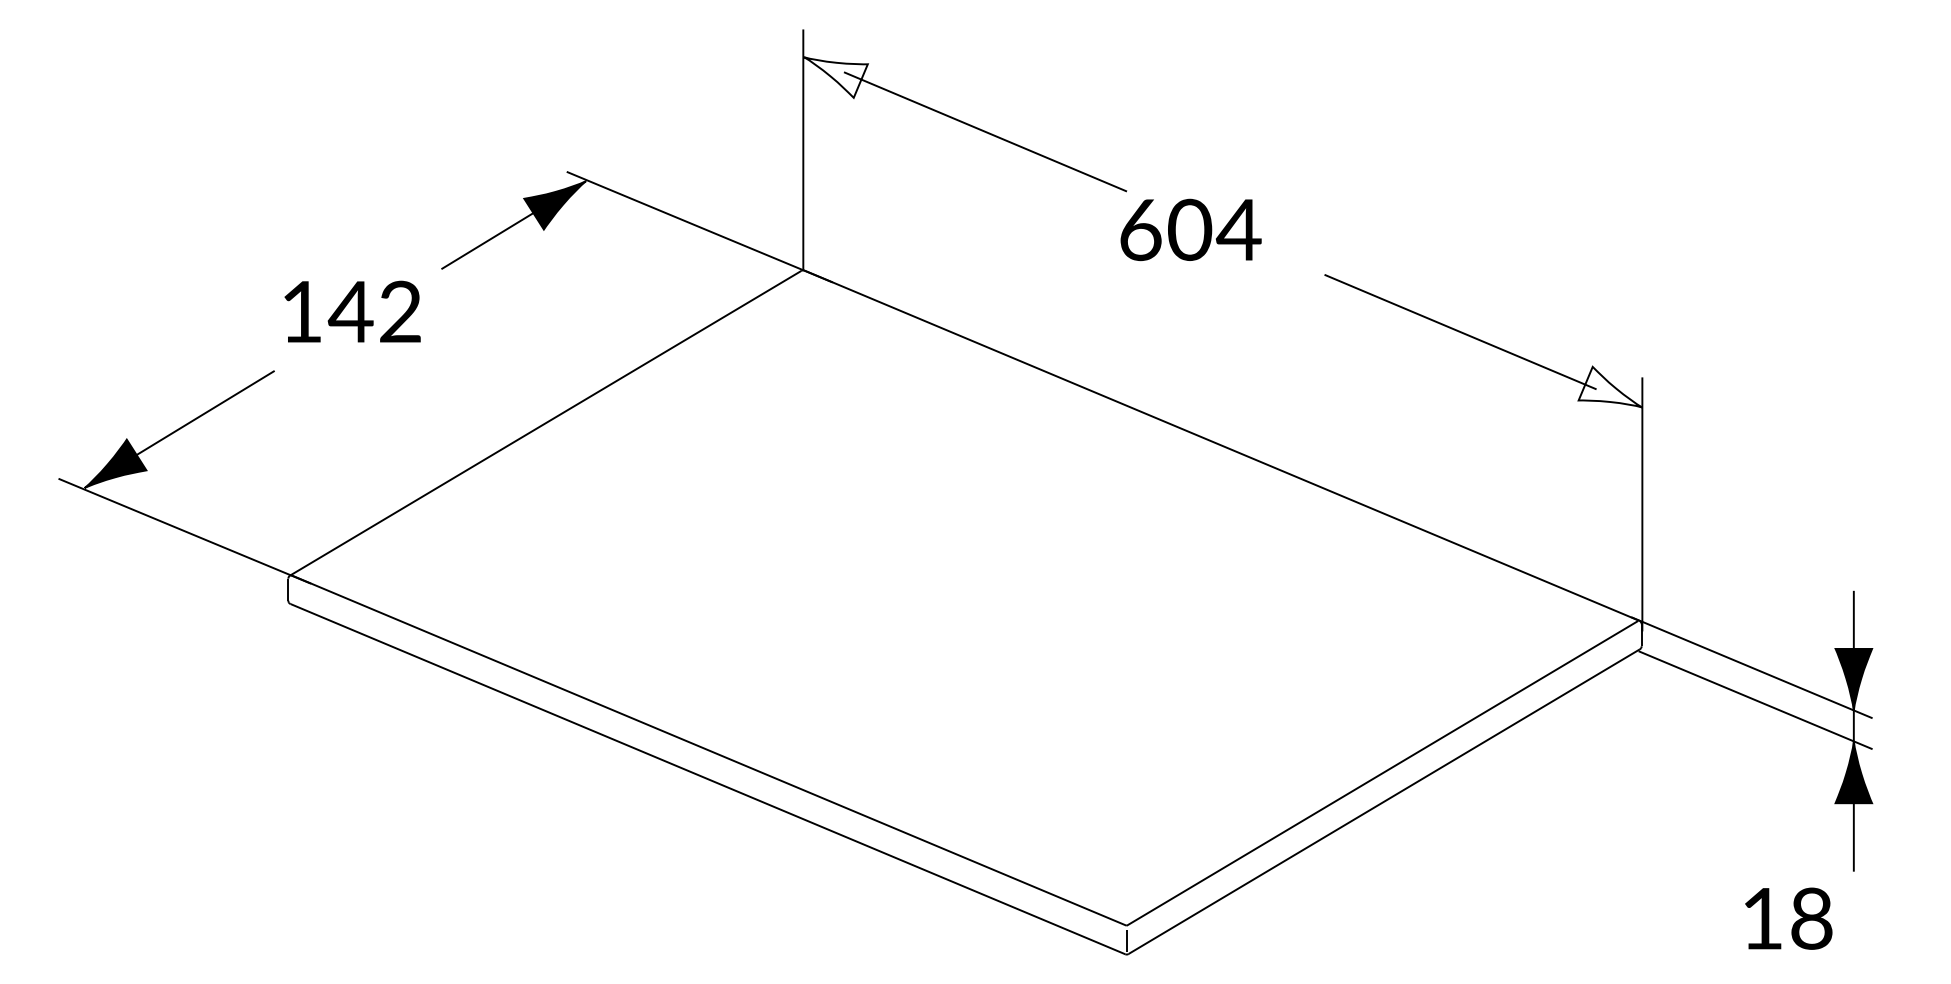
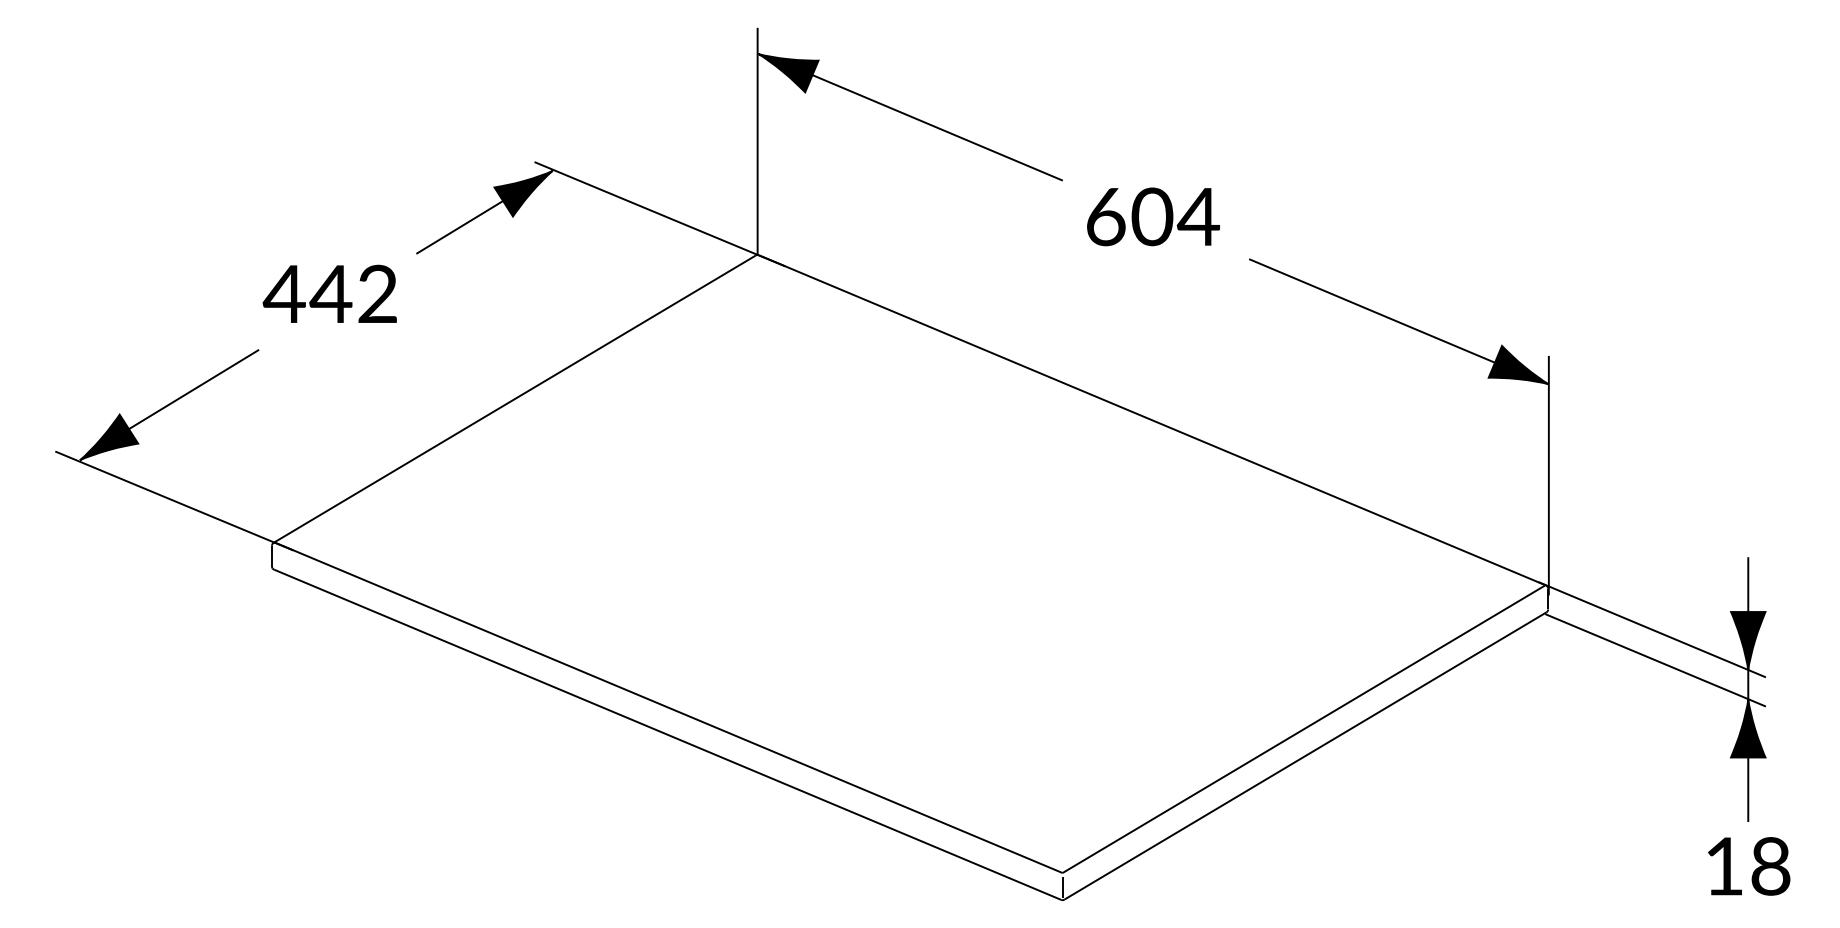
fill: (835, 77) -> (787, 73), added
text: (1190, 229) -> (1152, 216), moved
text: (301, 311) -> (284, 293), 142 -> 442
fill: (1610, 386) -> (1518, 364), added
text: (1788, 918) -> (1748, 866), moved

